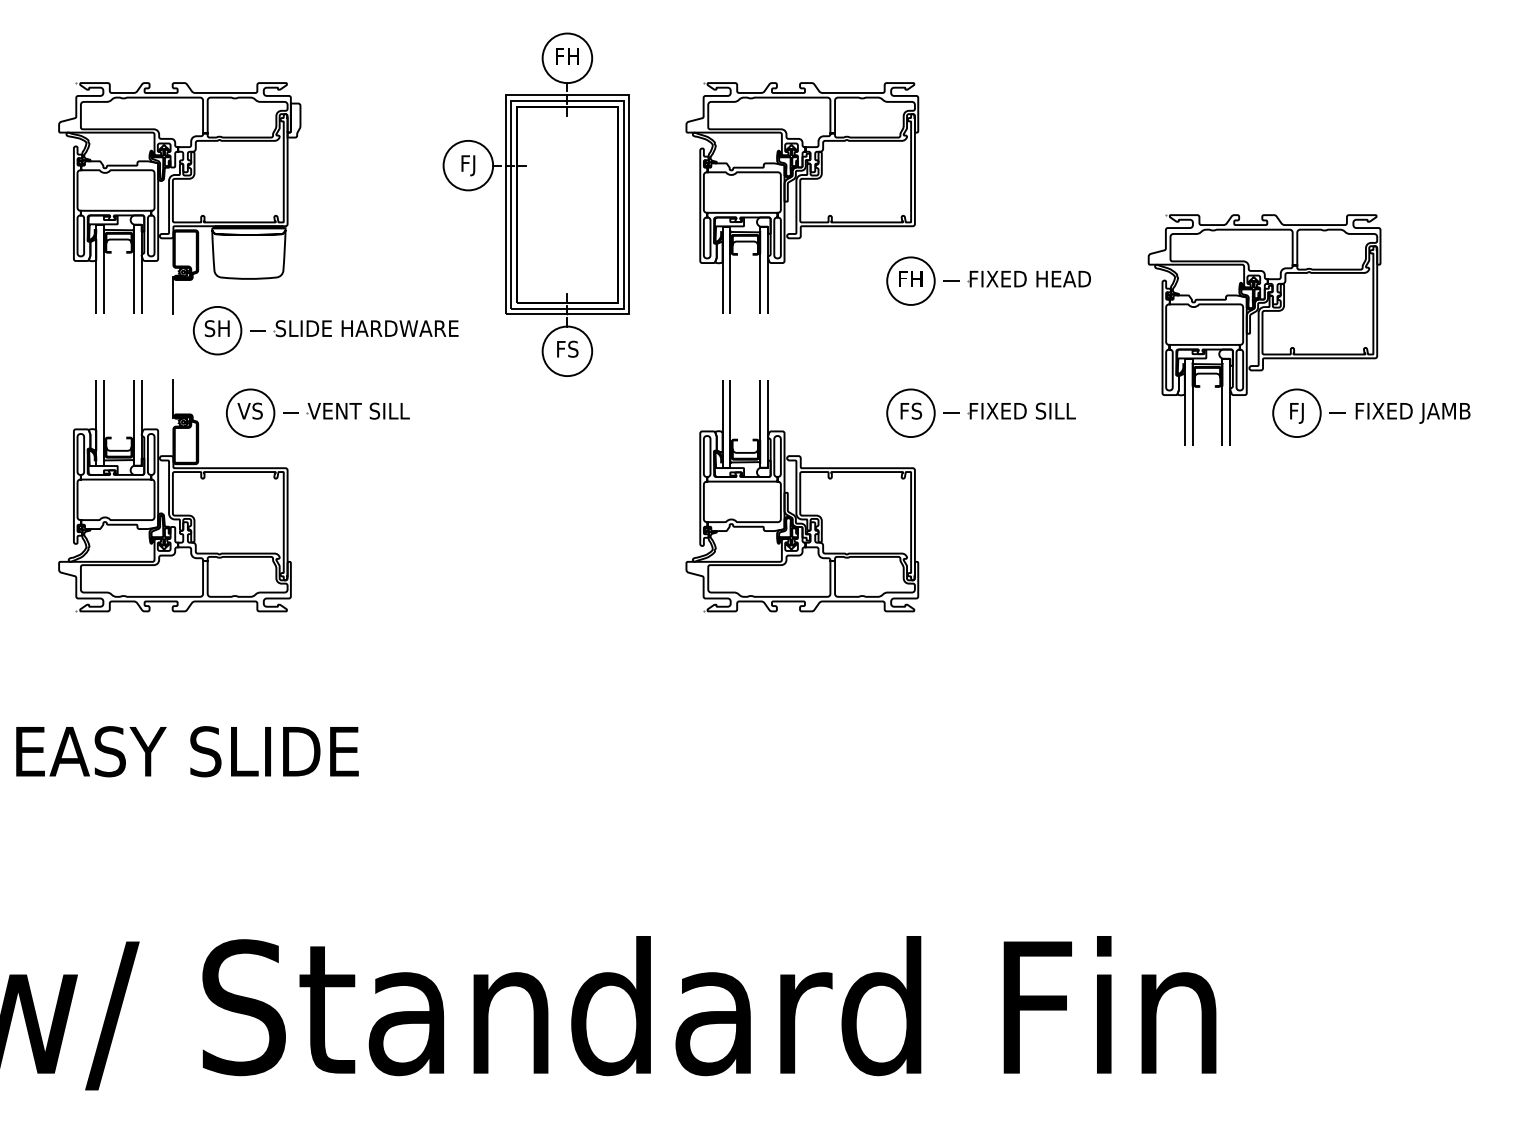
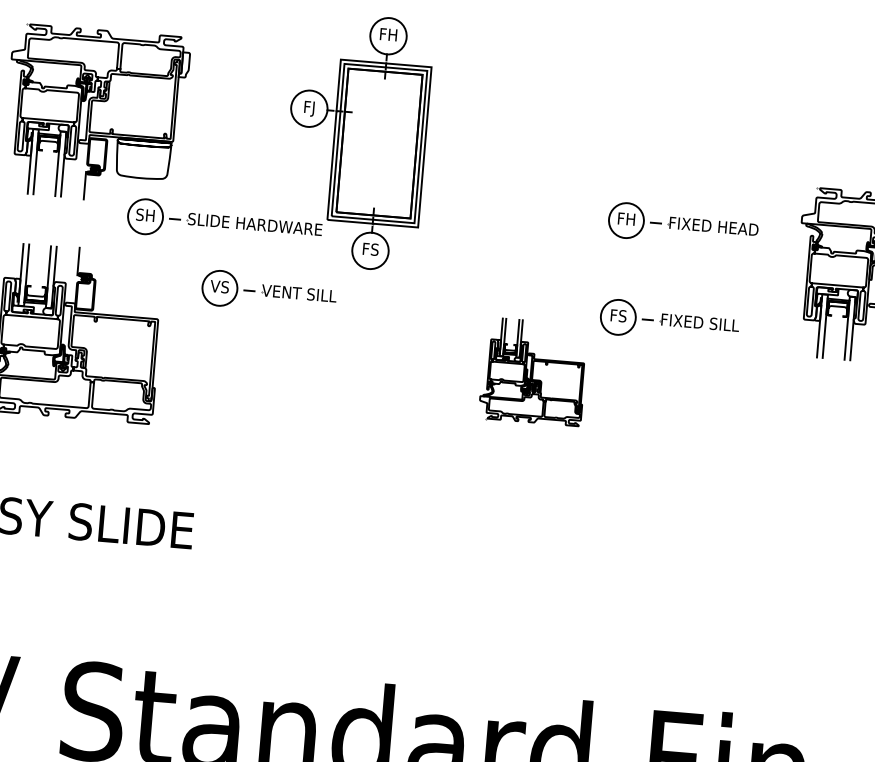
part: (802, 197) -> (552, 152), removed
part: (325, 330) -> (224, 223), moved
part: (317, 412) -> (268, 291), moved
part: (802, 496) -> (533, 371), size x0.6

